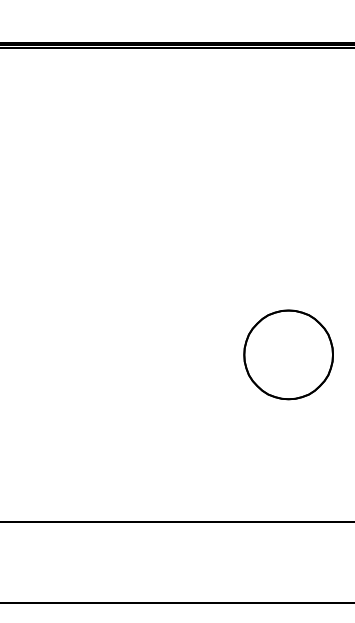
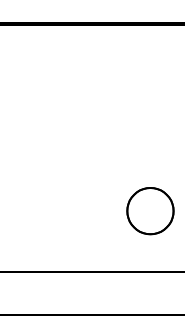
part: (288, 355) -> (150, 211), moved

